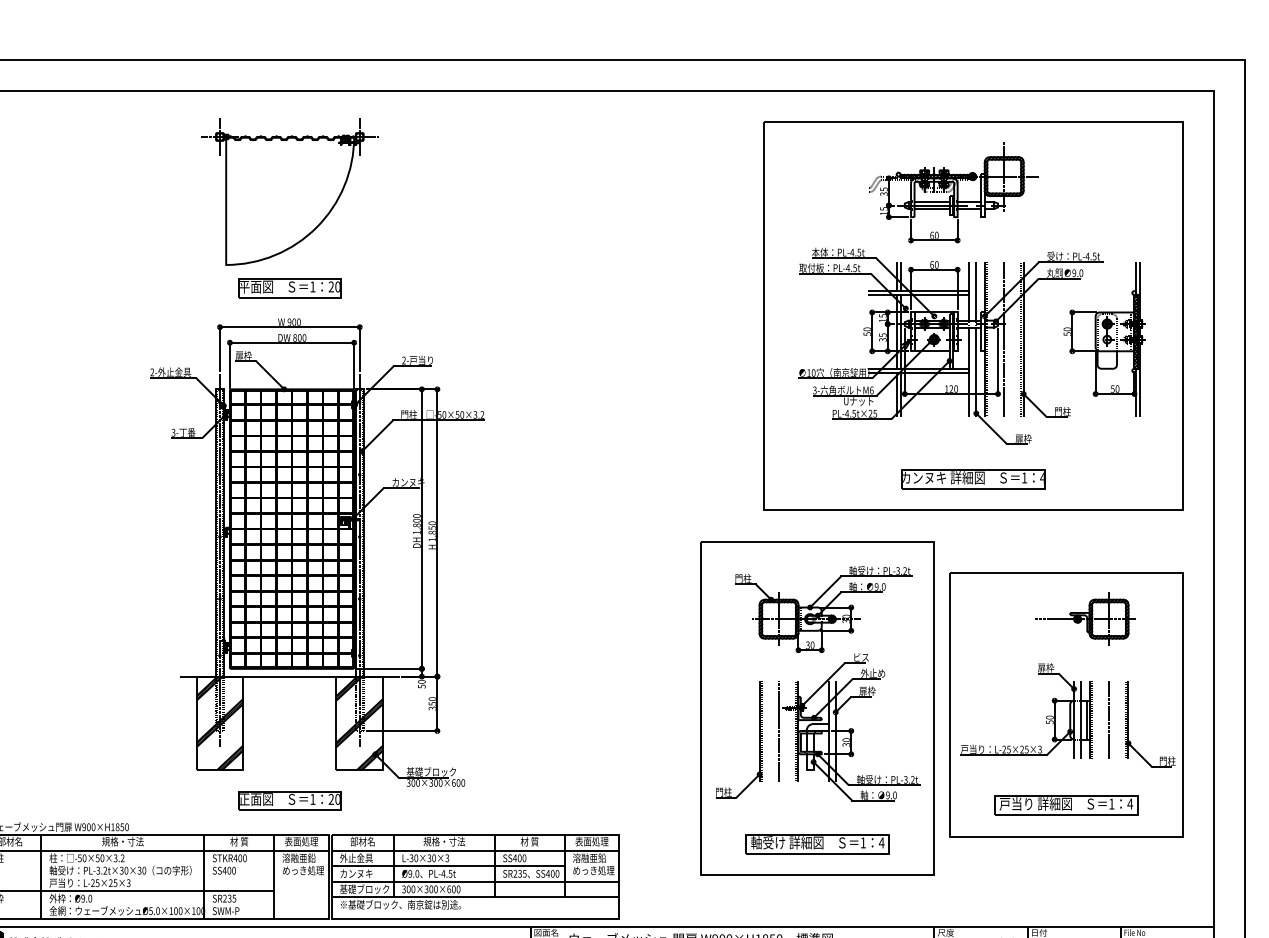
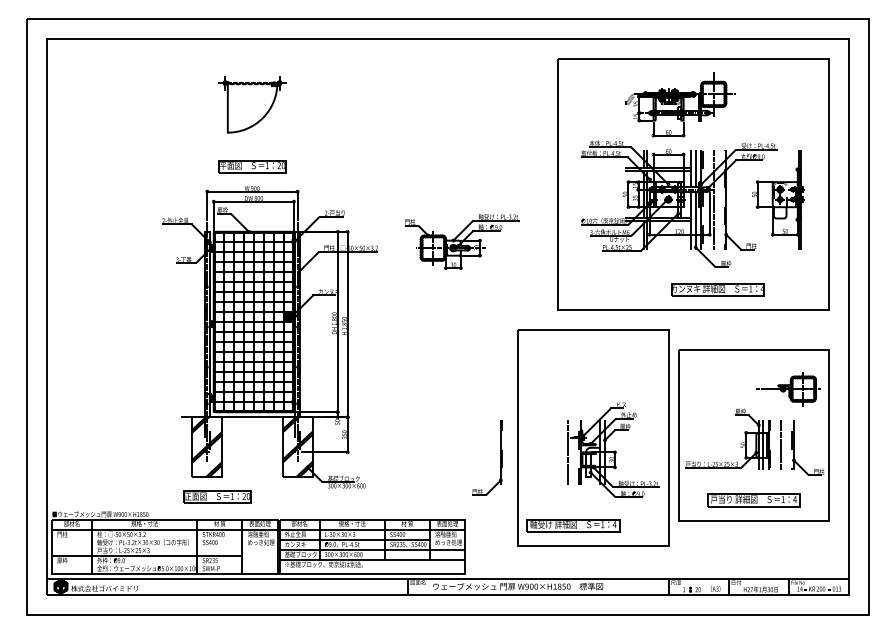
part: (289, 192) -> (252, 104), size x0.6
part: (972, 478) -> (717, 289), moved
part: (824, 608) -> (462, 241), moved
part: (1085, 619) -> (788, 389), moved
part: (759, 738) -> (500, 457), moved
part: (289, 799) -> (217, 496), moved
part: (818, 844) -> (573, 525), moved

